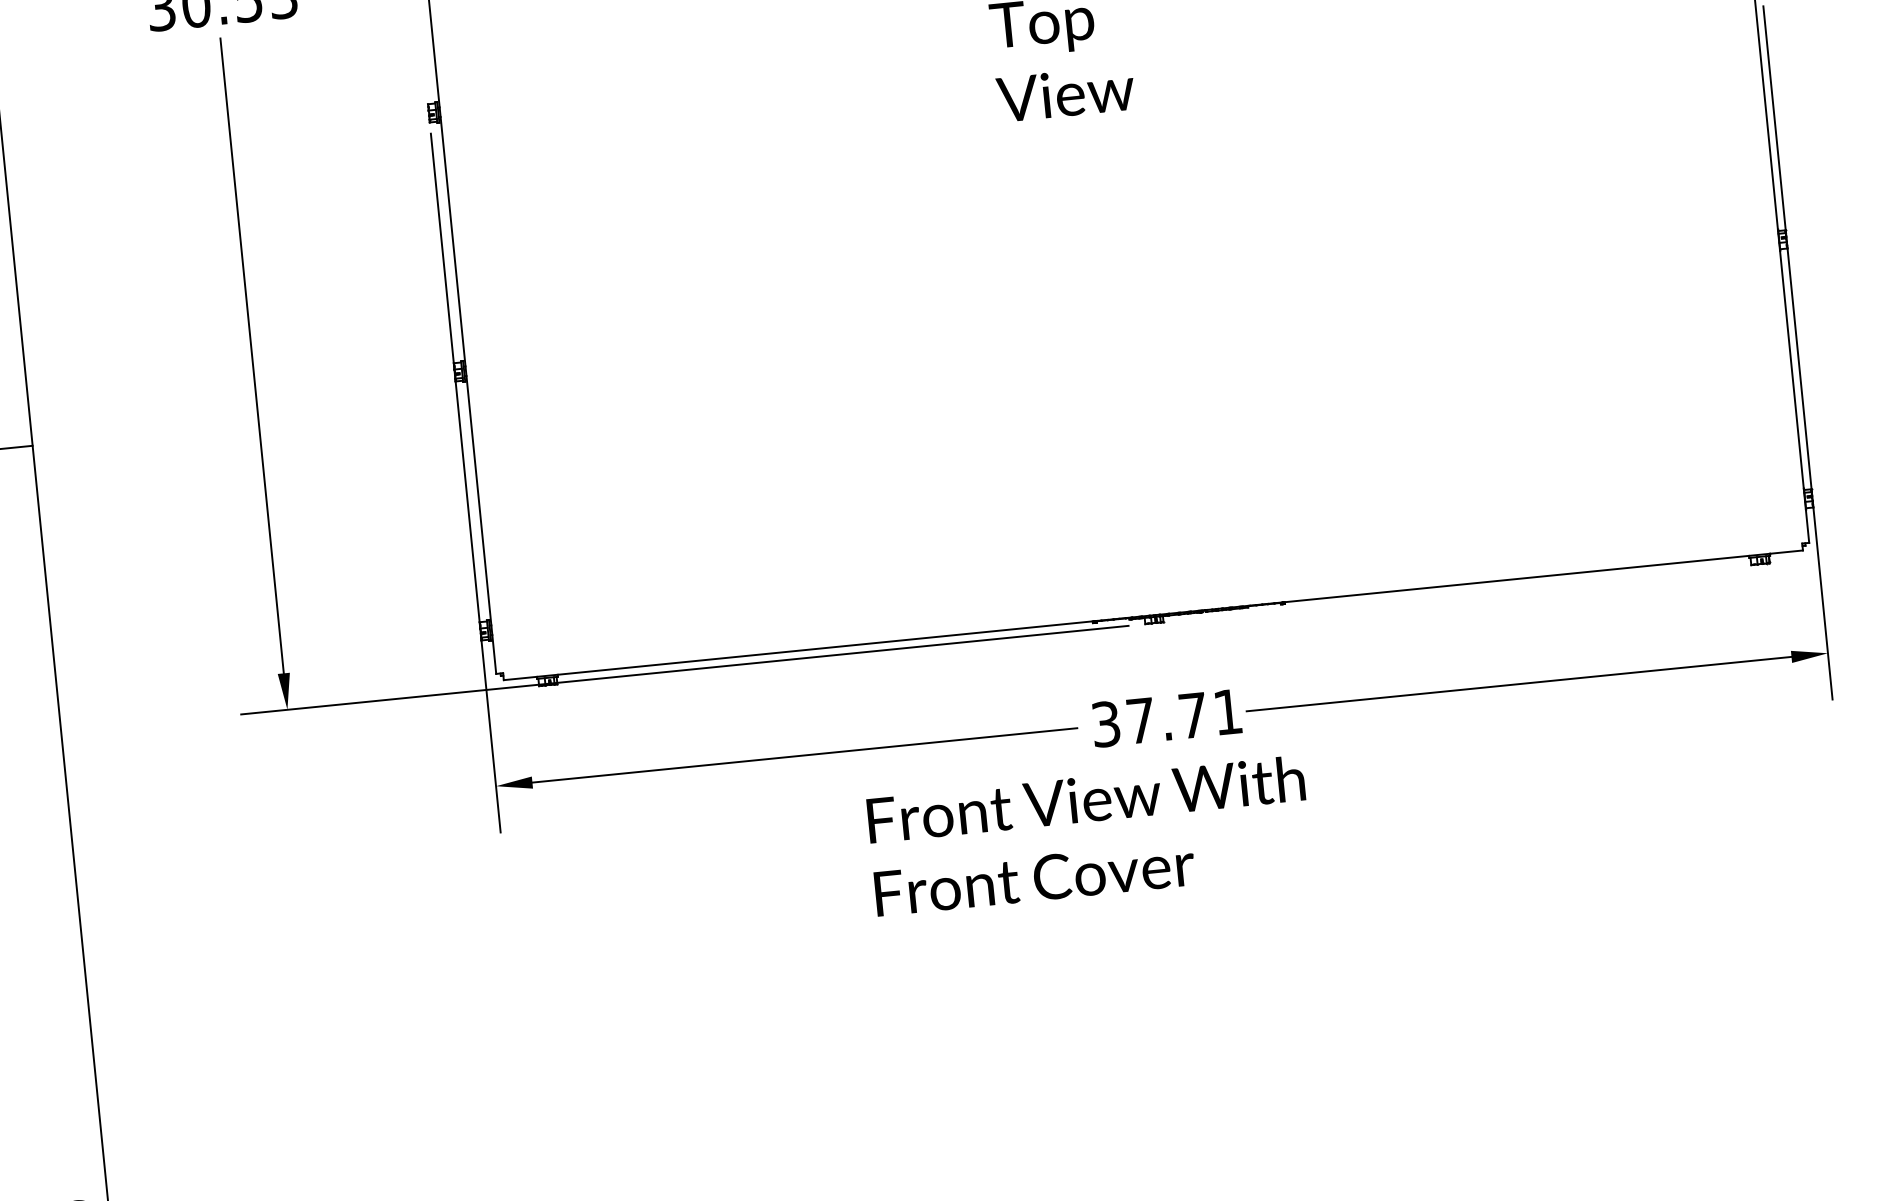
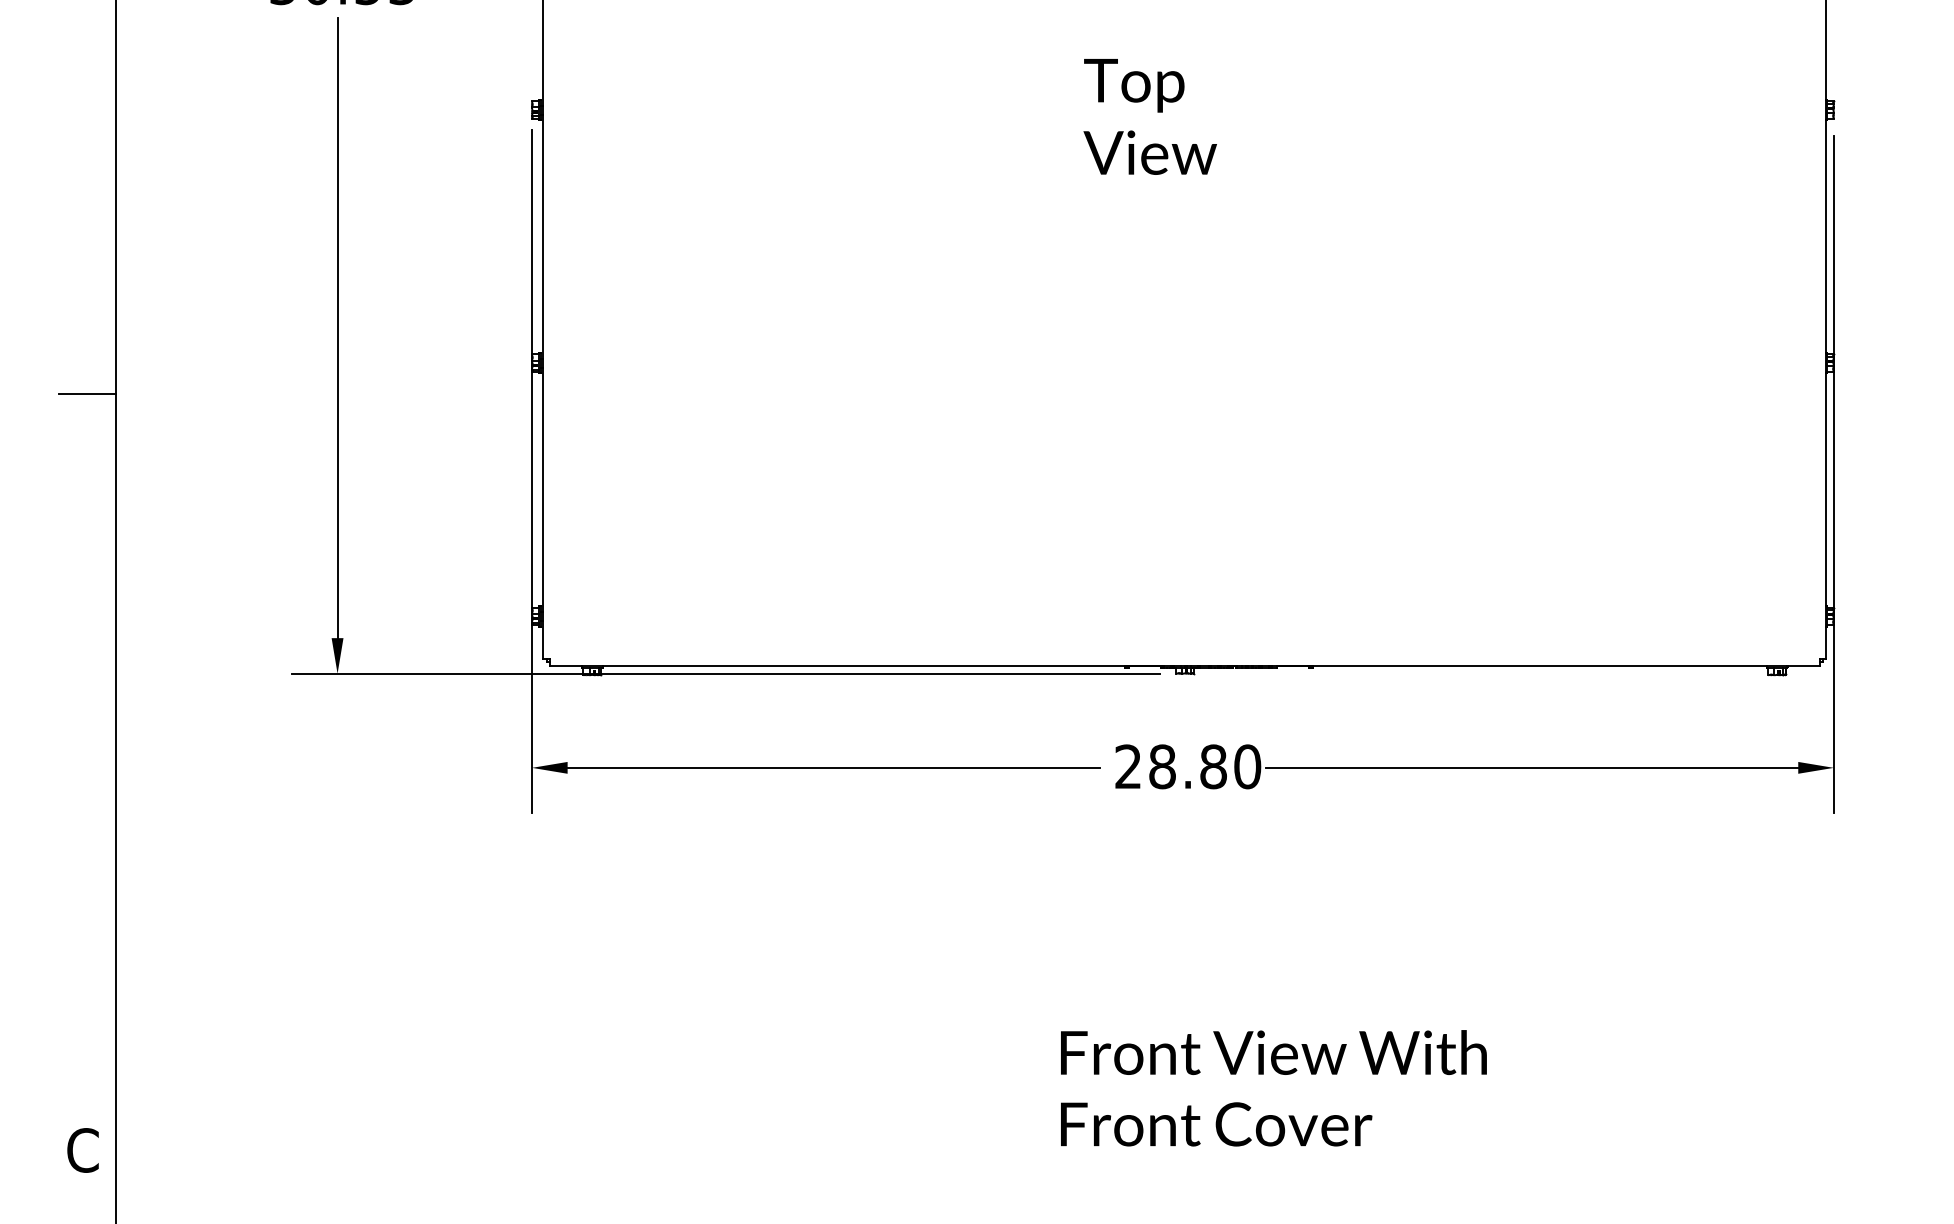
text: (1167, 717) -> (1188, 766), 37.71 -> 28.80
text: (1089, 836) -> (1273, 1088), moved

